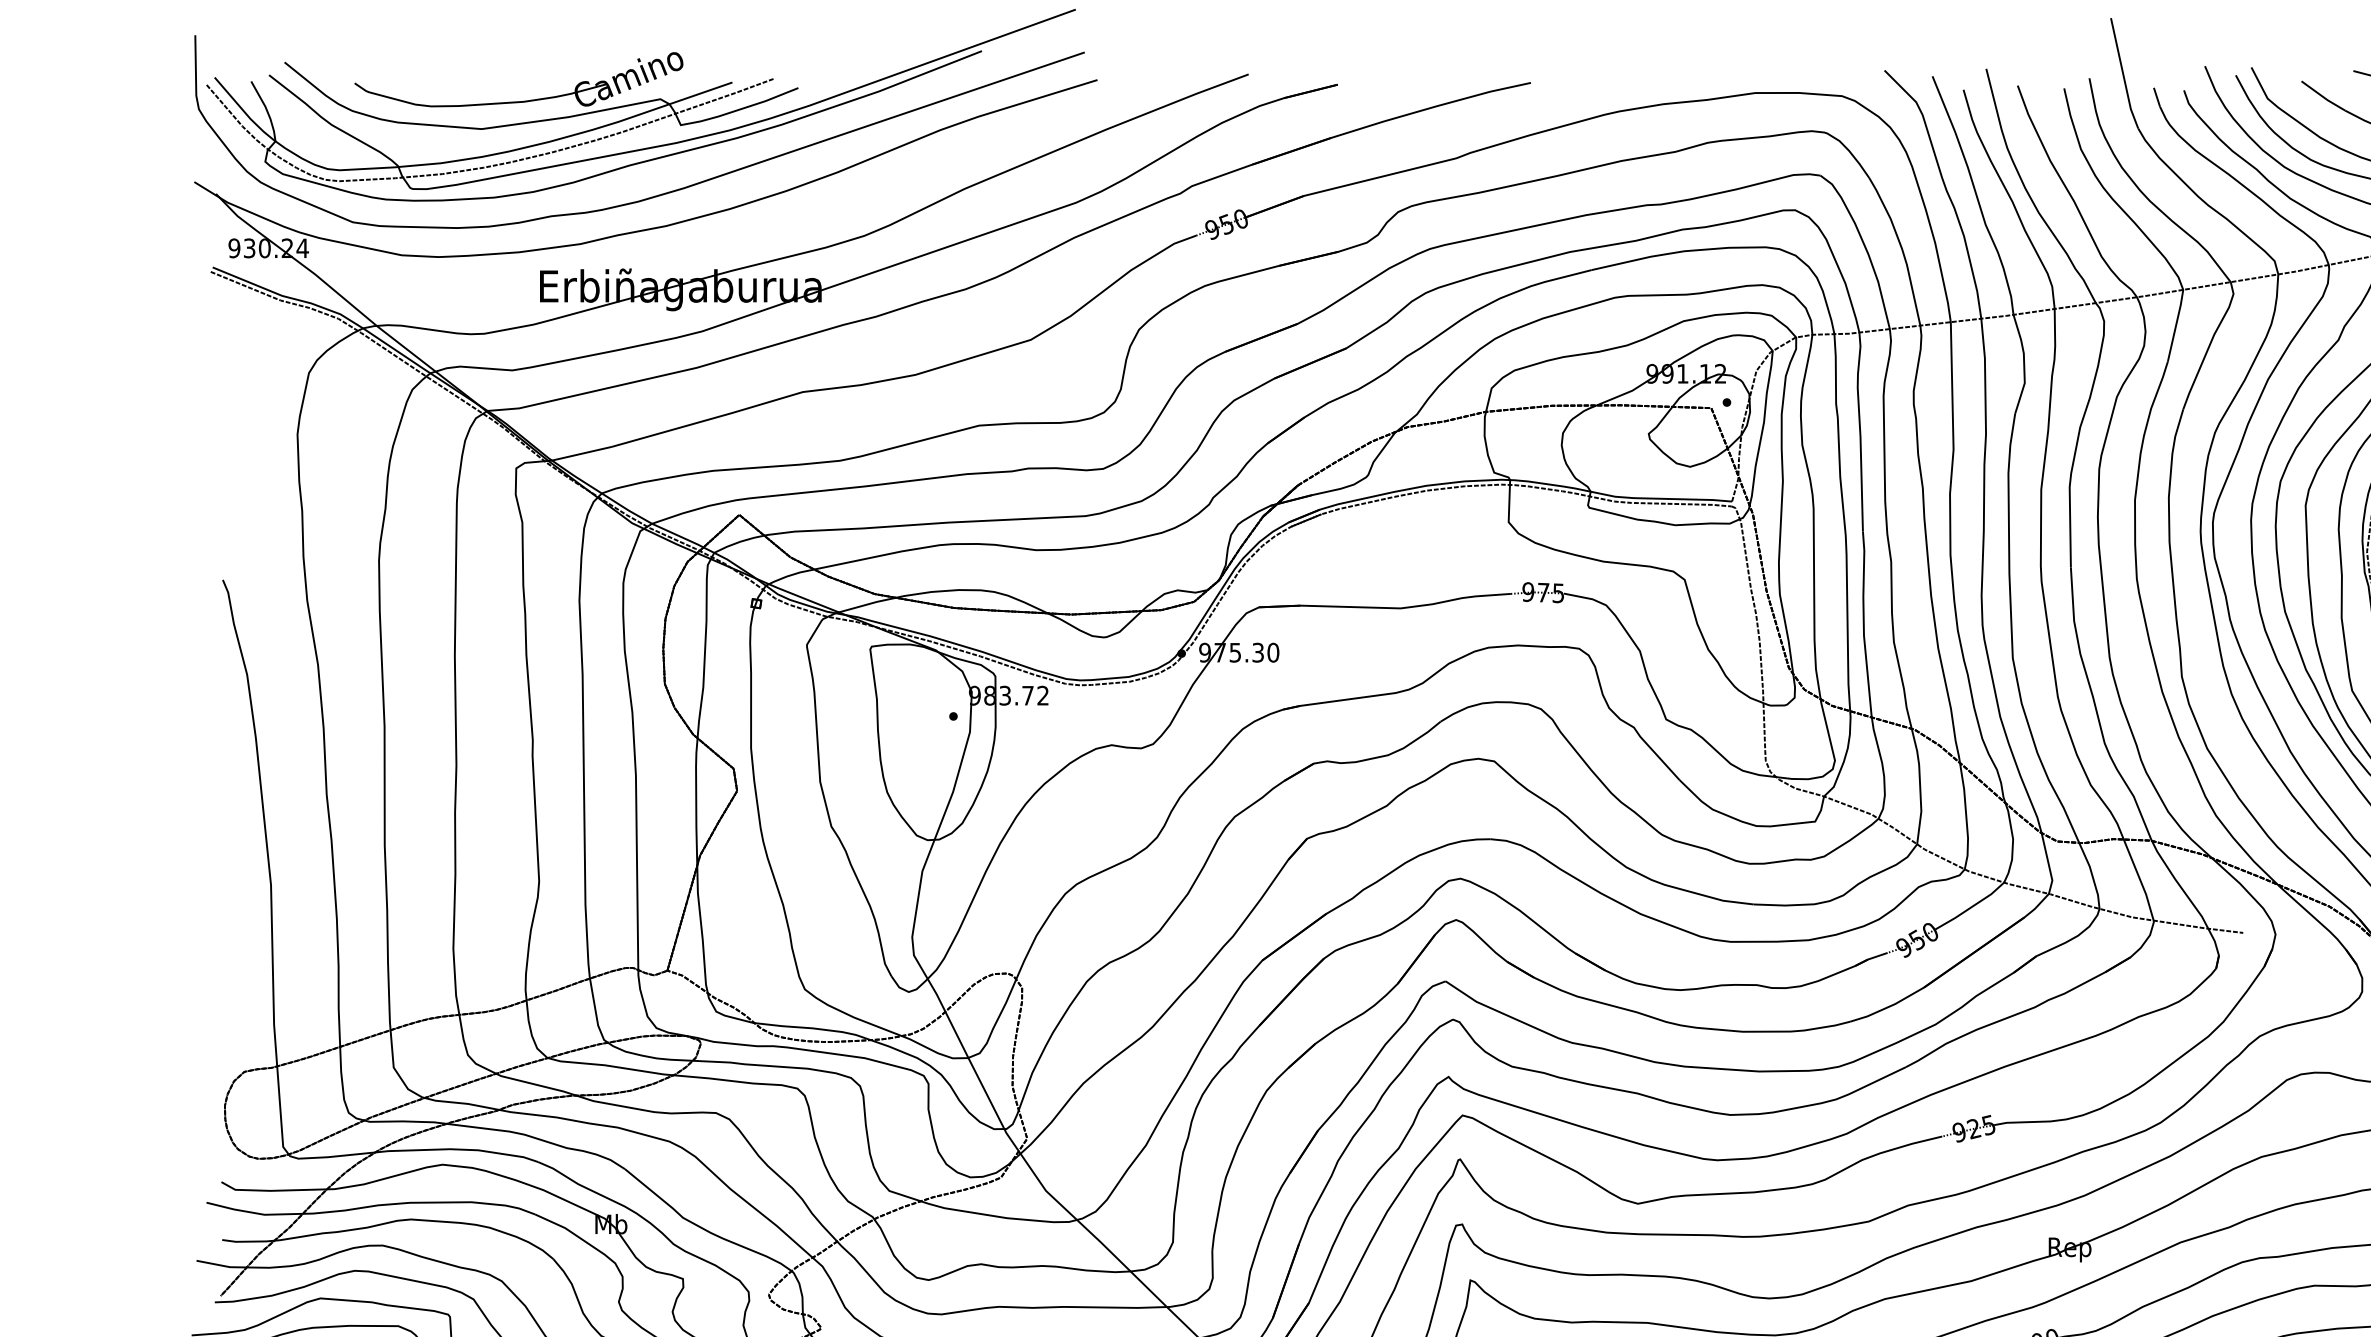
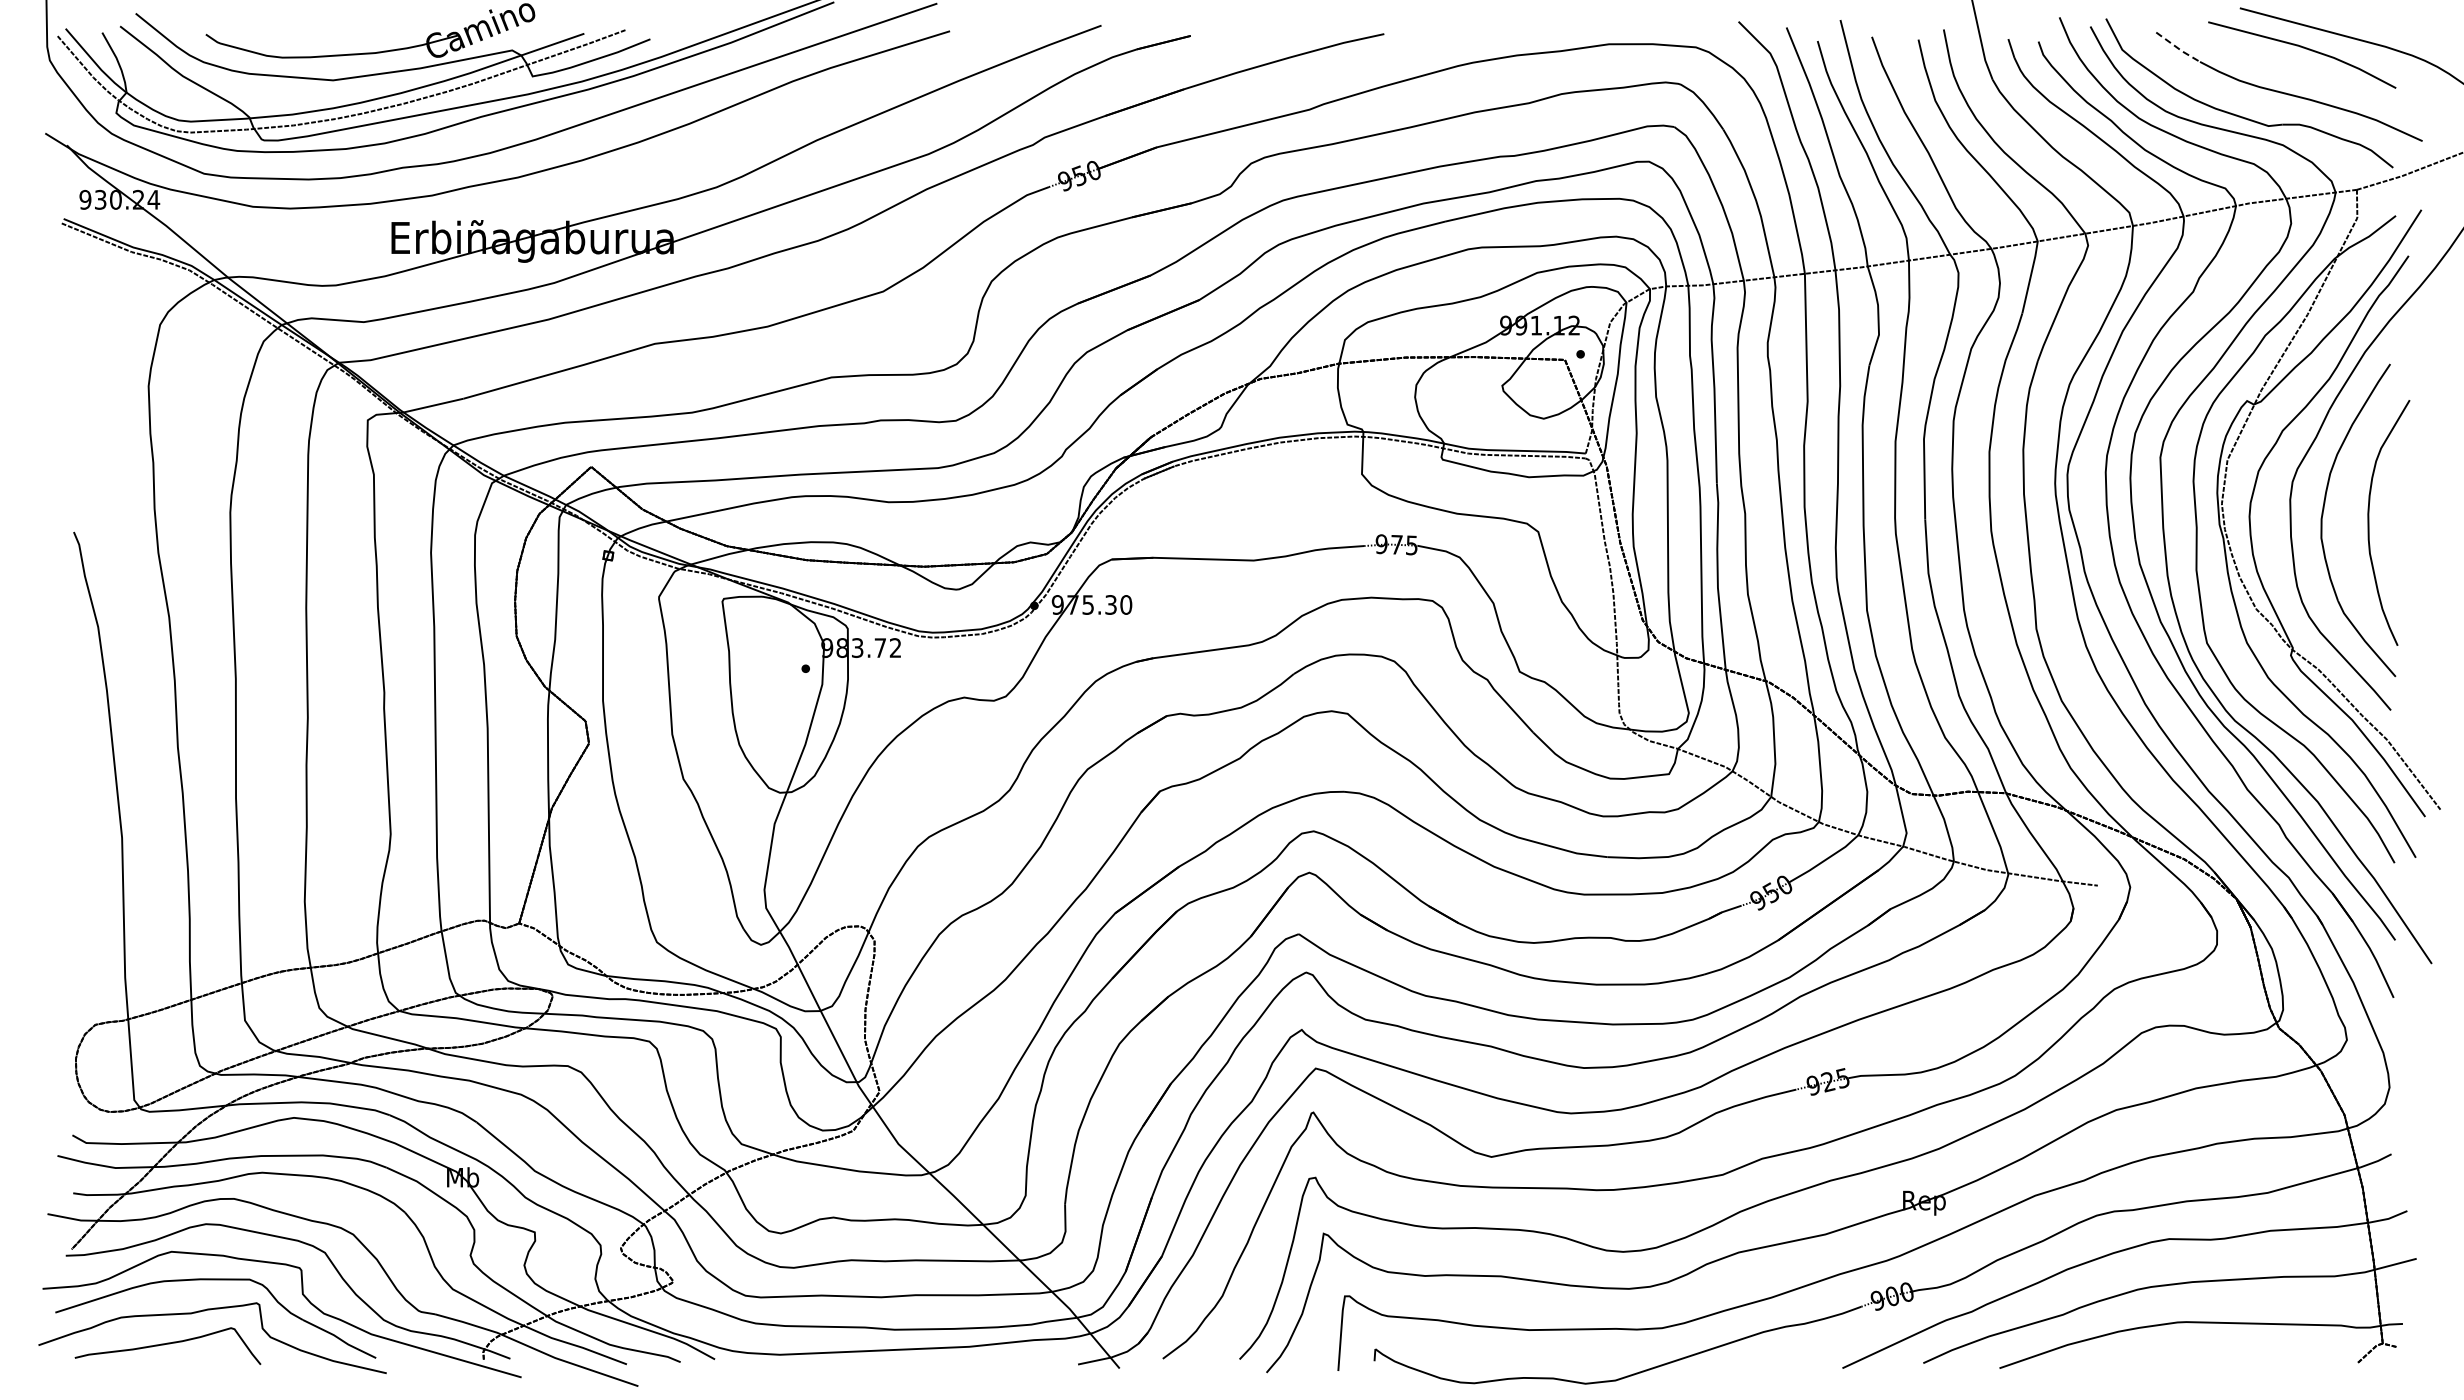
line: (2323, 97) -> (2178, 48), solid -> dashed

